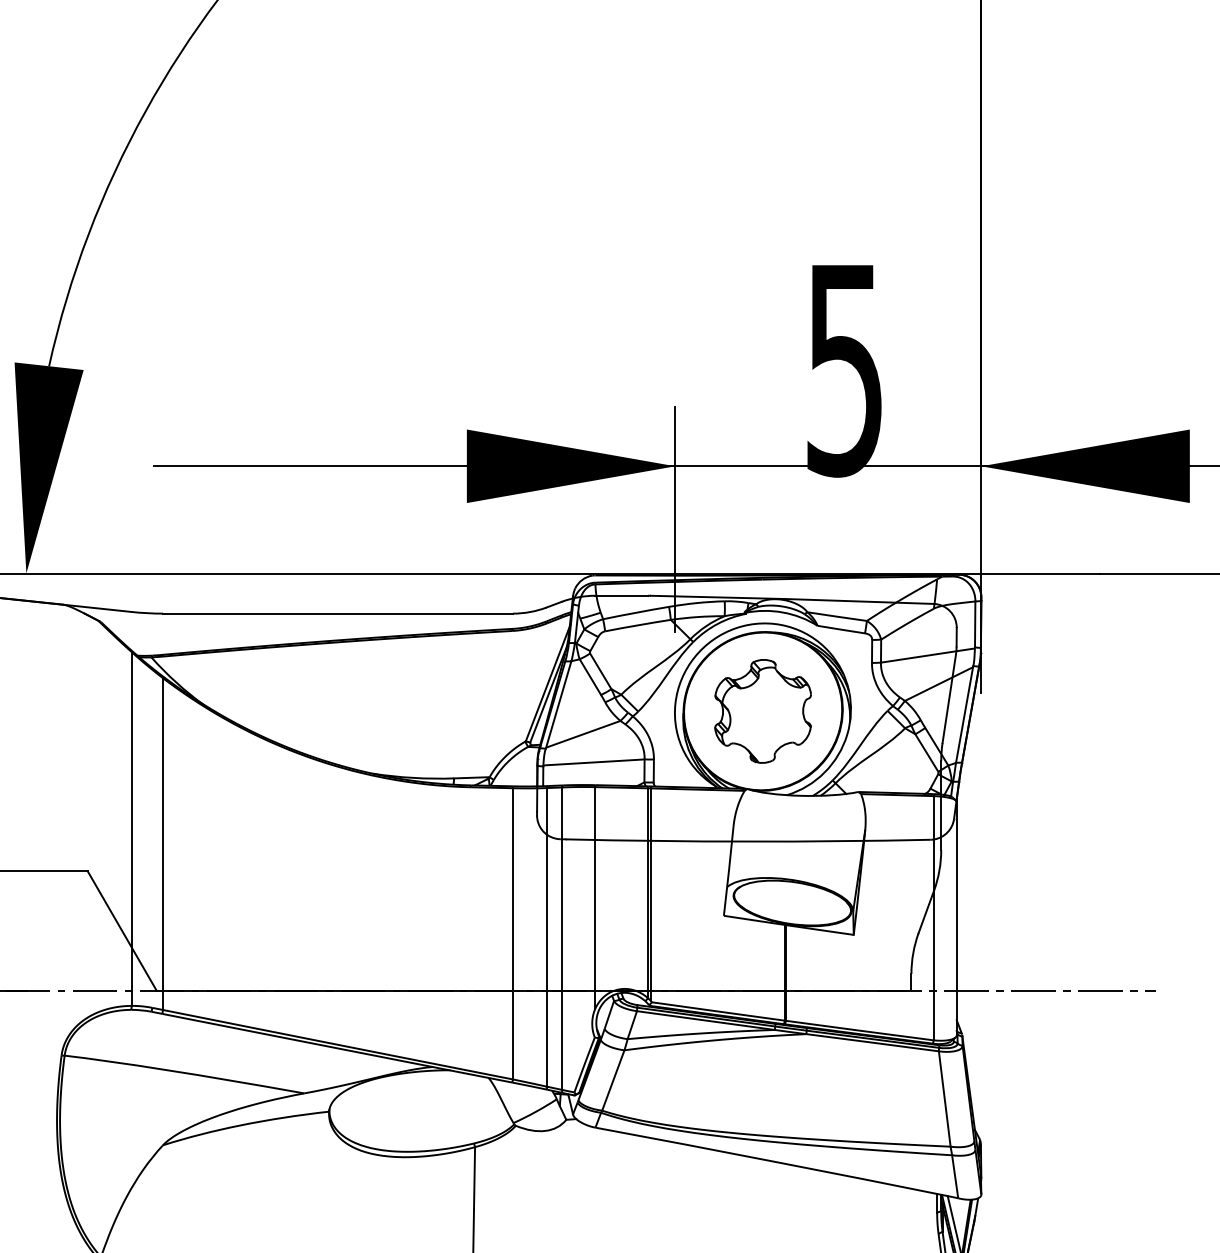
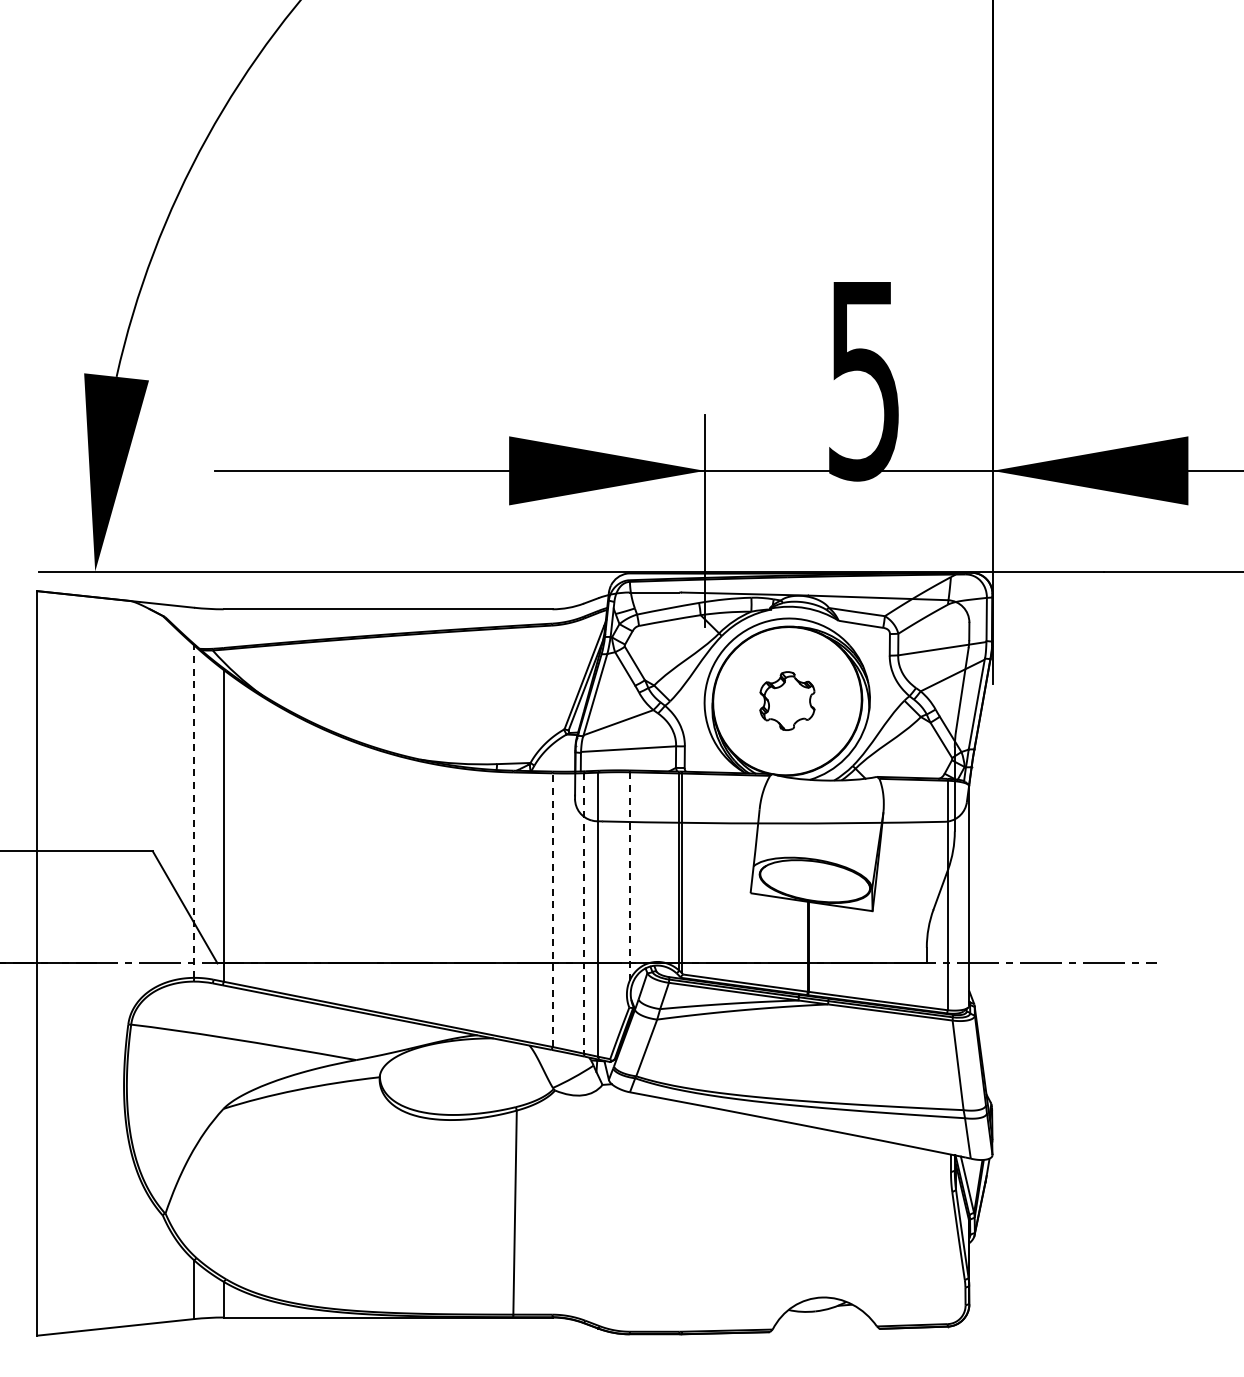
part: (763, 710) -> (787, 700), size x0.6
line: (132, 828) -> (194, 811), solid -> dashed
line: (595, 899) -> (629, 877), solid -> dashed
line: (513, 934) -> (552, 910), solid -> dashed
line: (546, 937) -> (583, 913), solid -> dashed

